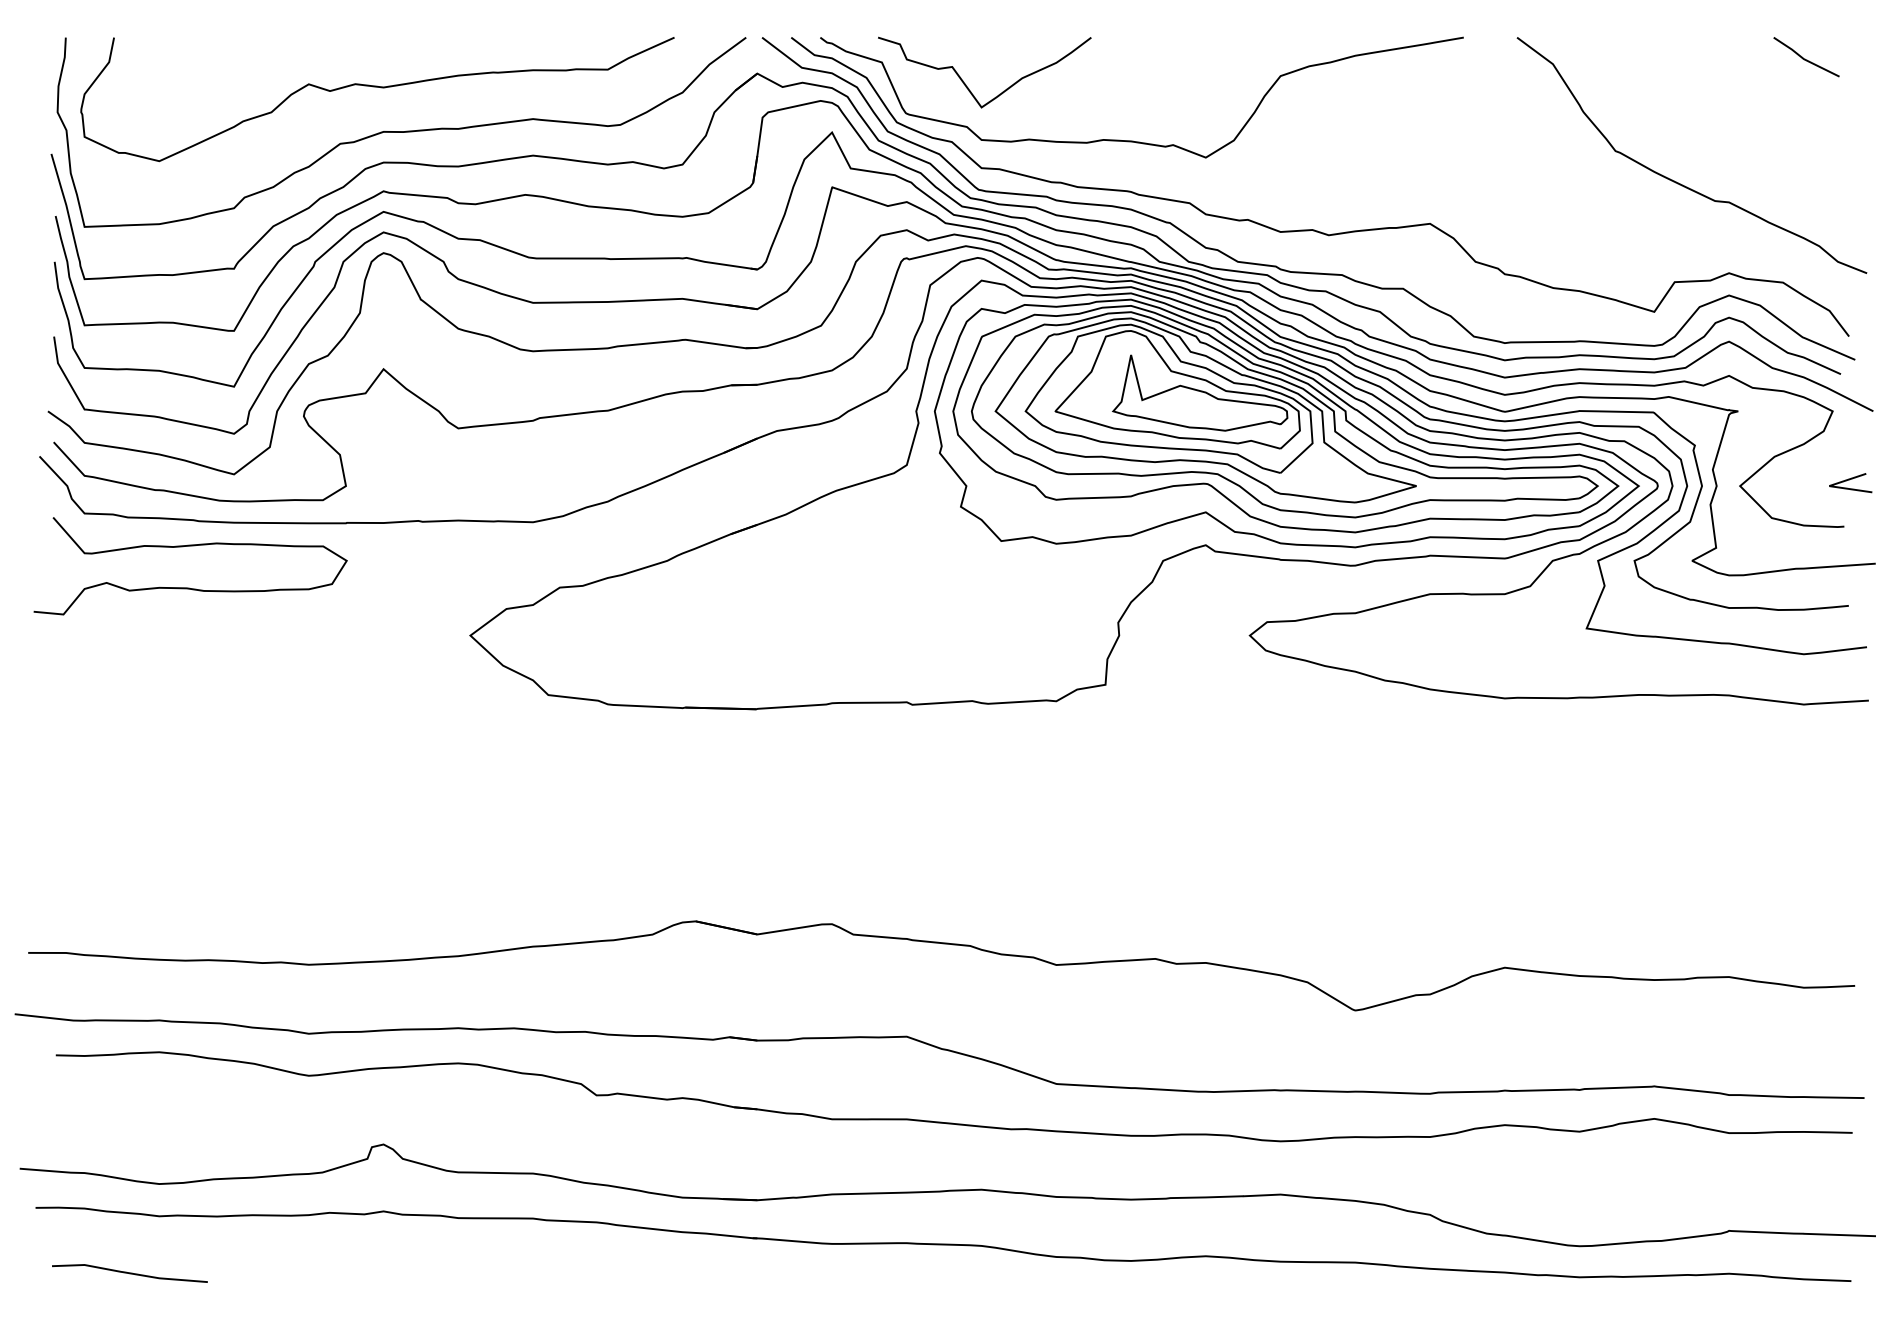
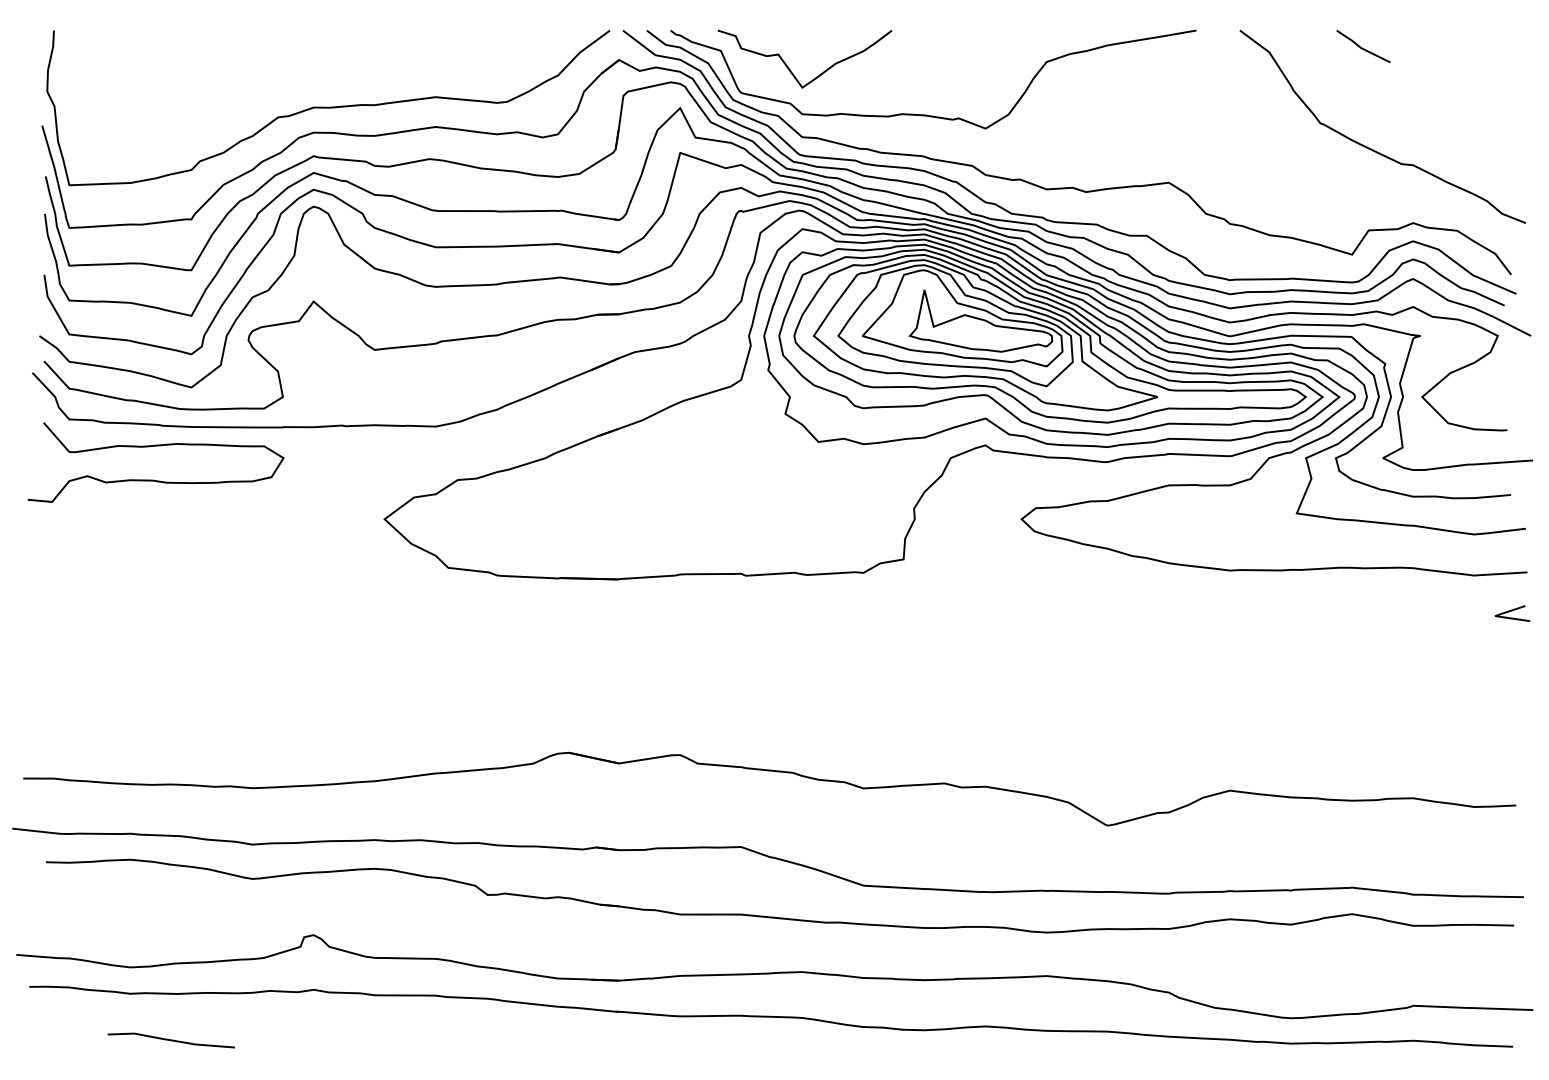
line: (1805, 58) -> (1362, 47), moved
curve: (382, 88) -> (312, 72), removed
line: (1850, 480) -> (1512, 611), moved
curve: (128, 1273) -> (170, 1040), moved

